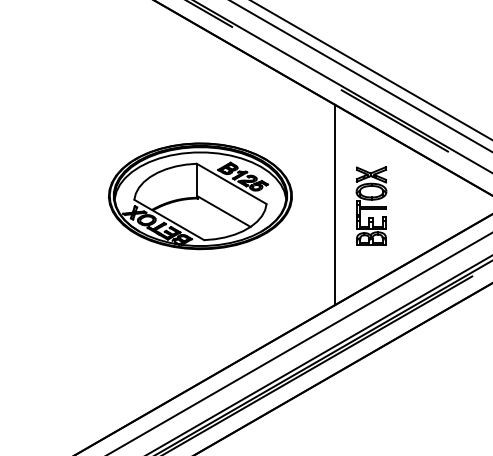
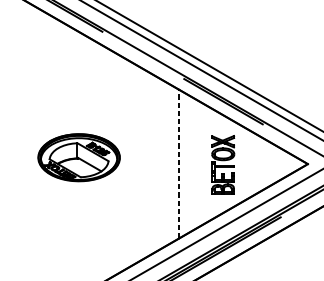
part: (200, 196) -> (79, 157), size x0.6
line: (335, 204) -> (179, 163), solid -> dashed
part: (371, 205) -> (223, 164), moved

